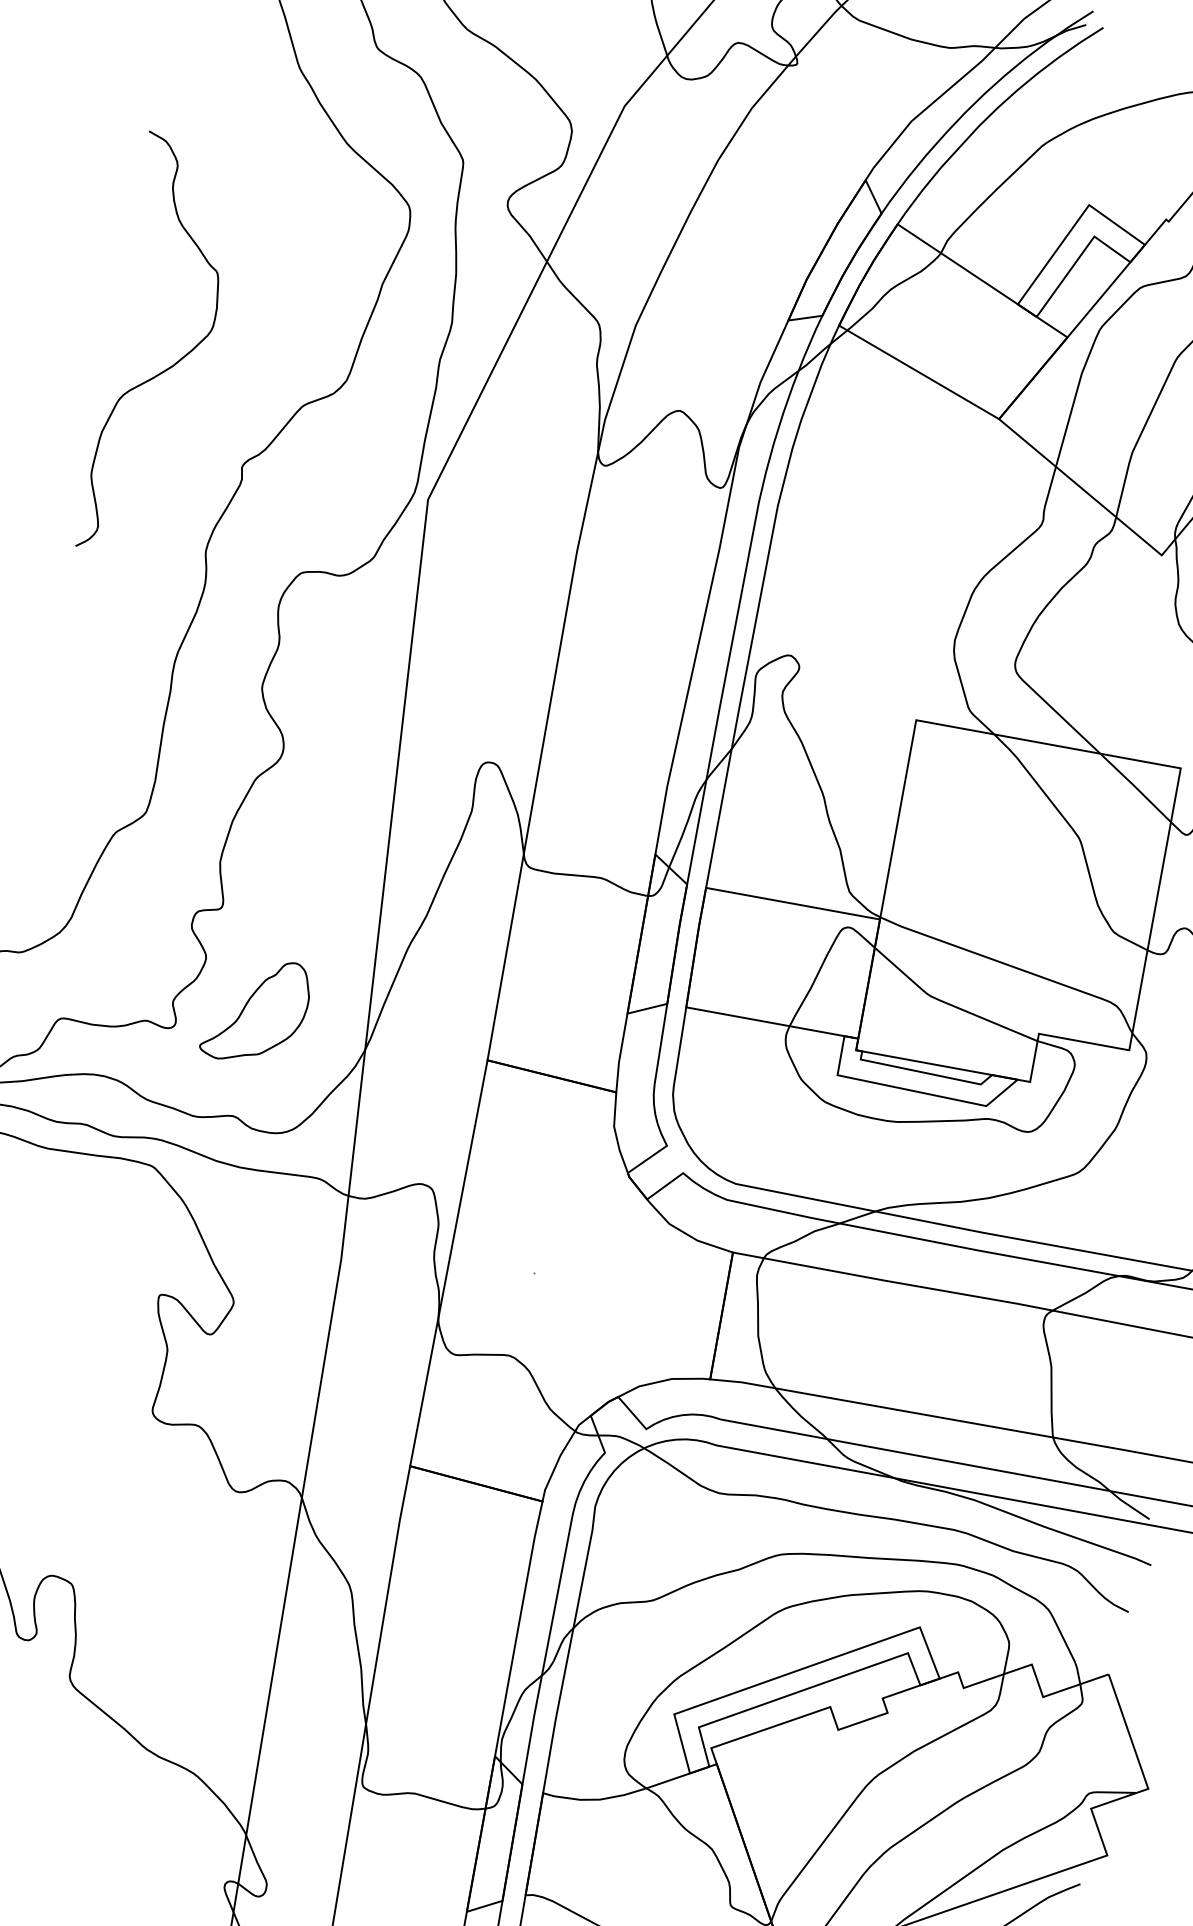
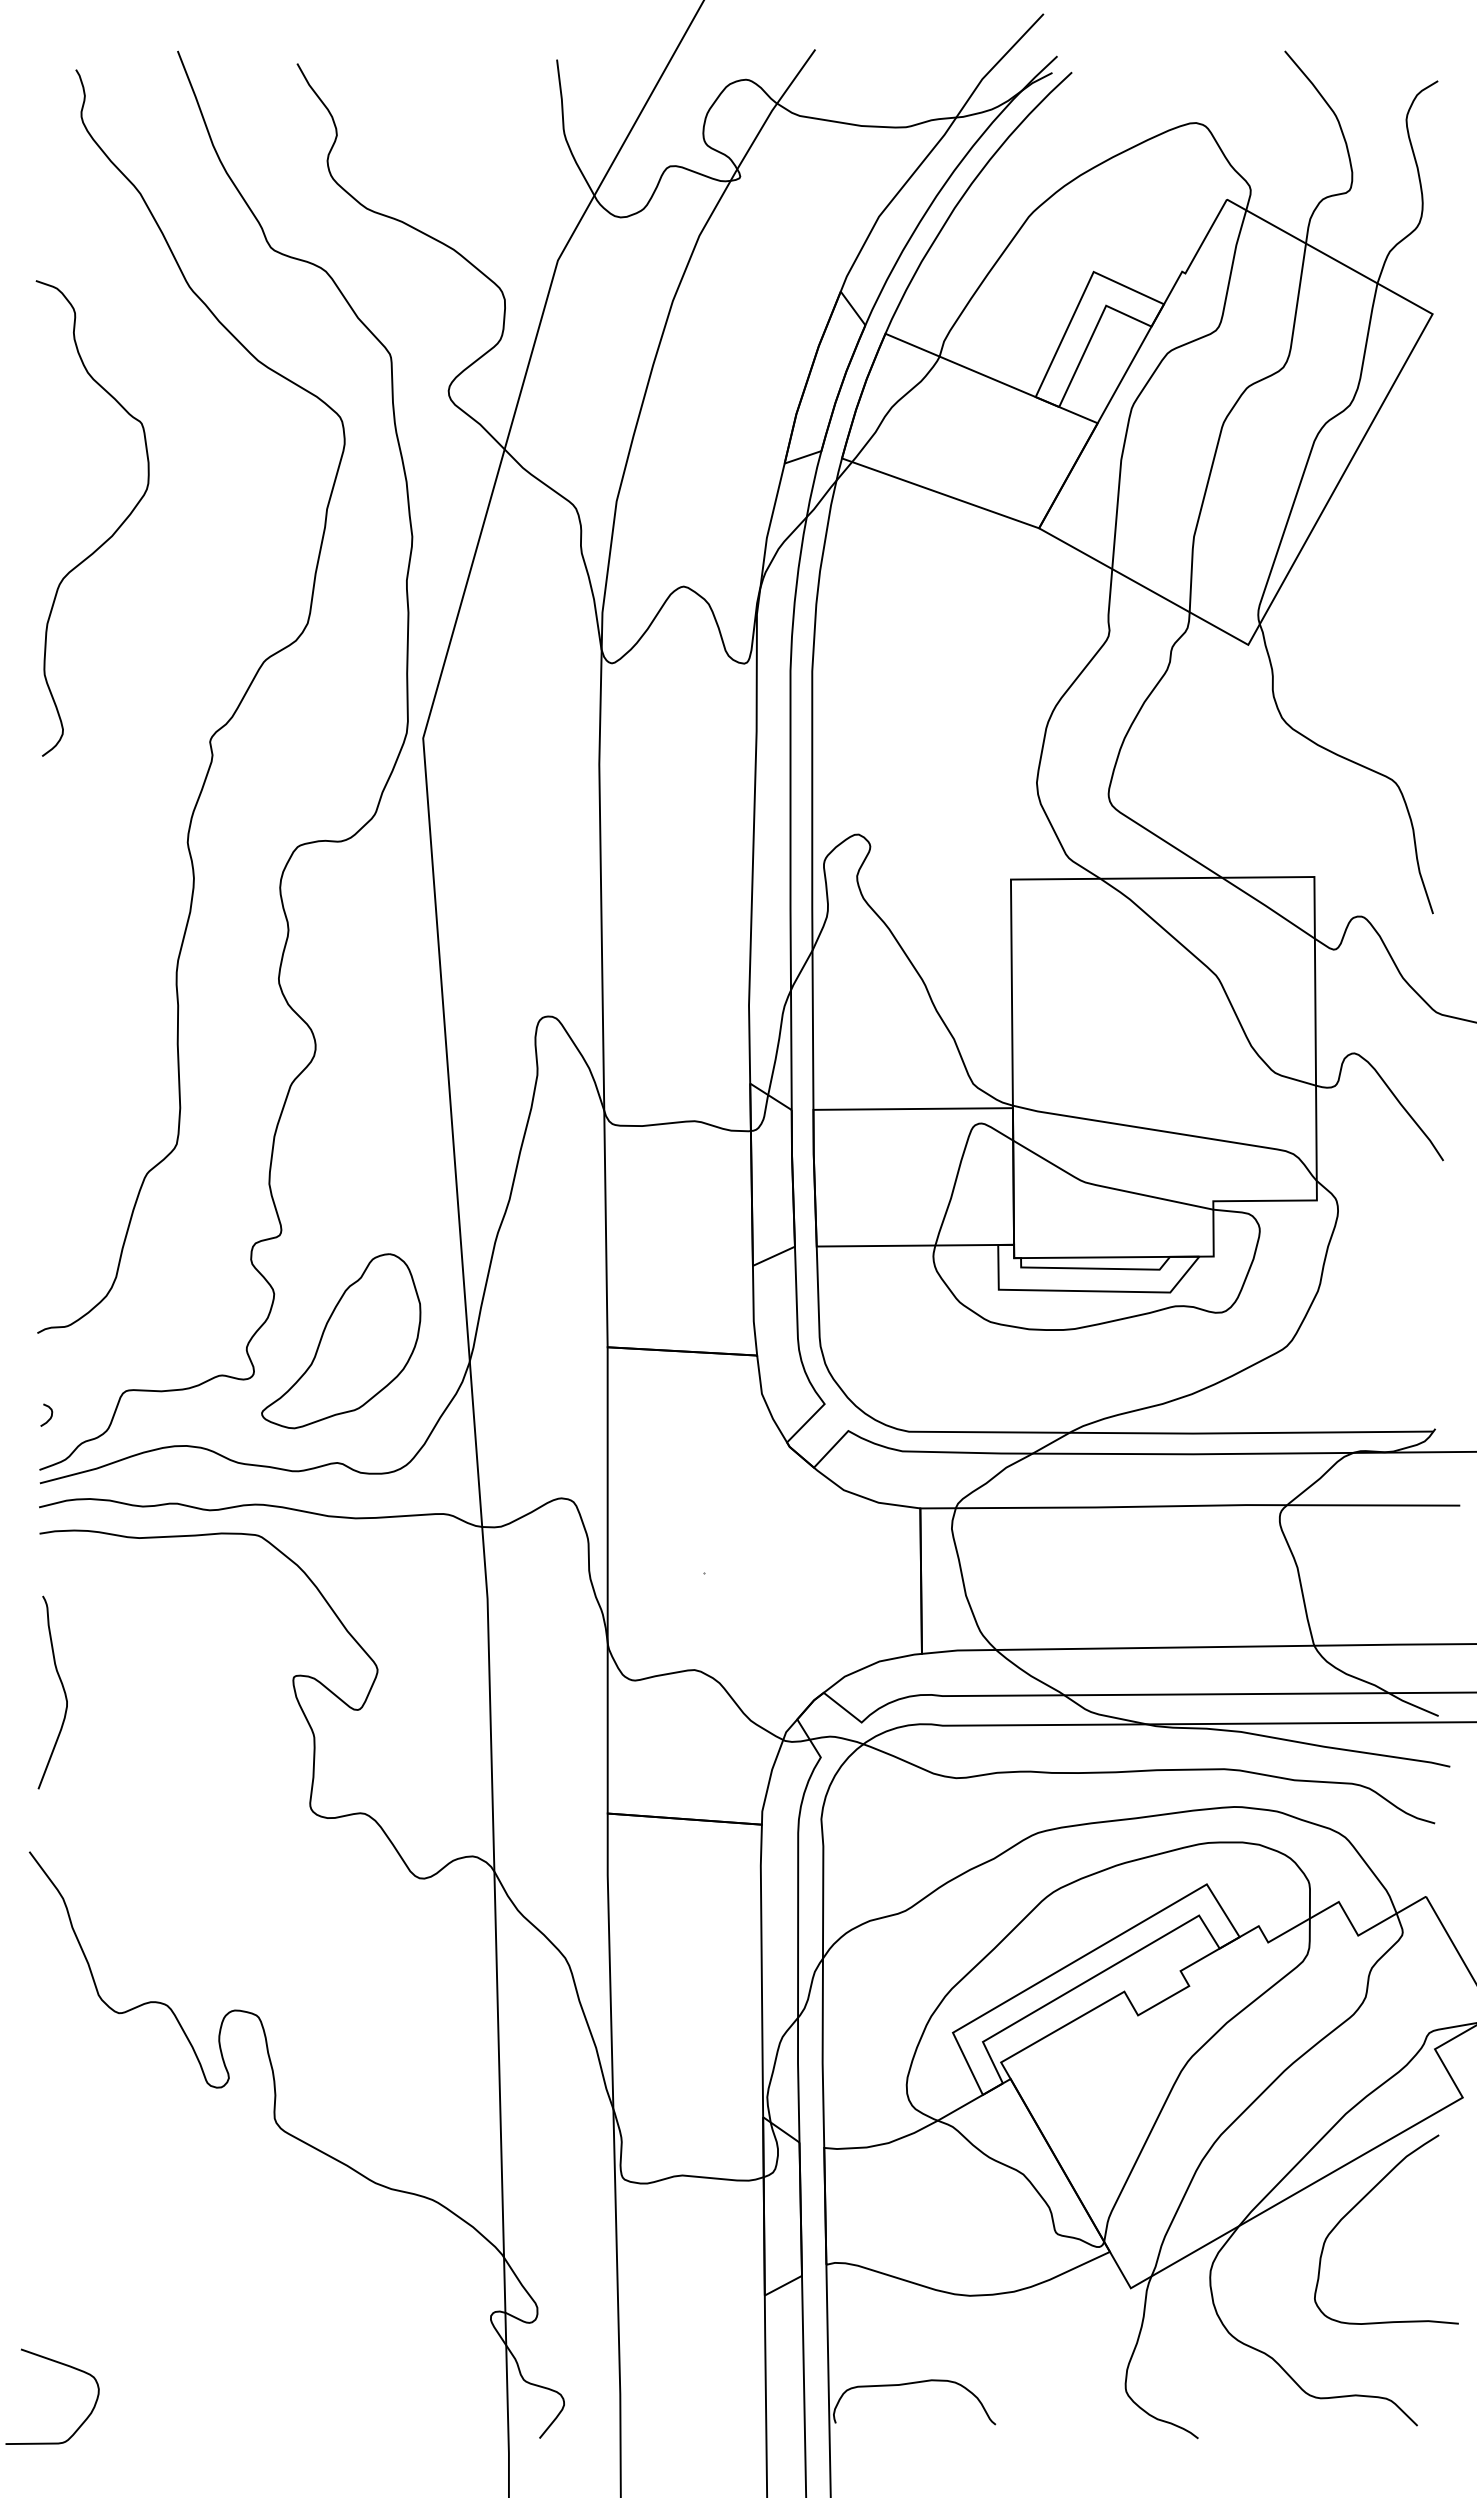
curve: (174, 363) -> (113, 532), moved
part: (256, 1011) -> (341, 1341), size x1.43

